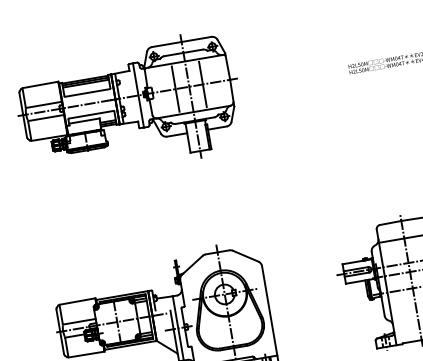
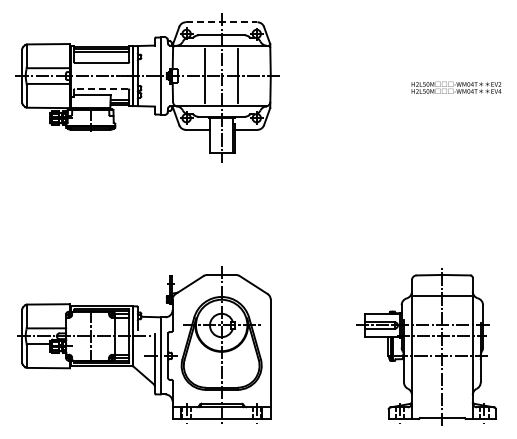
line: (181, 42) -> (221, 22), solid -> dashed
line: (91, 115) -> (101, 89), solid -> dashed

